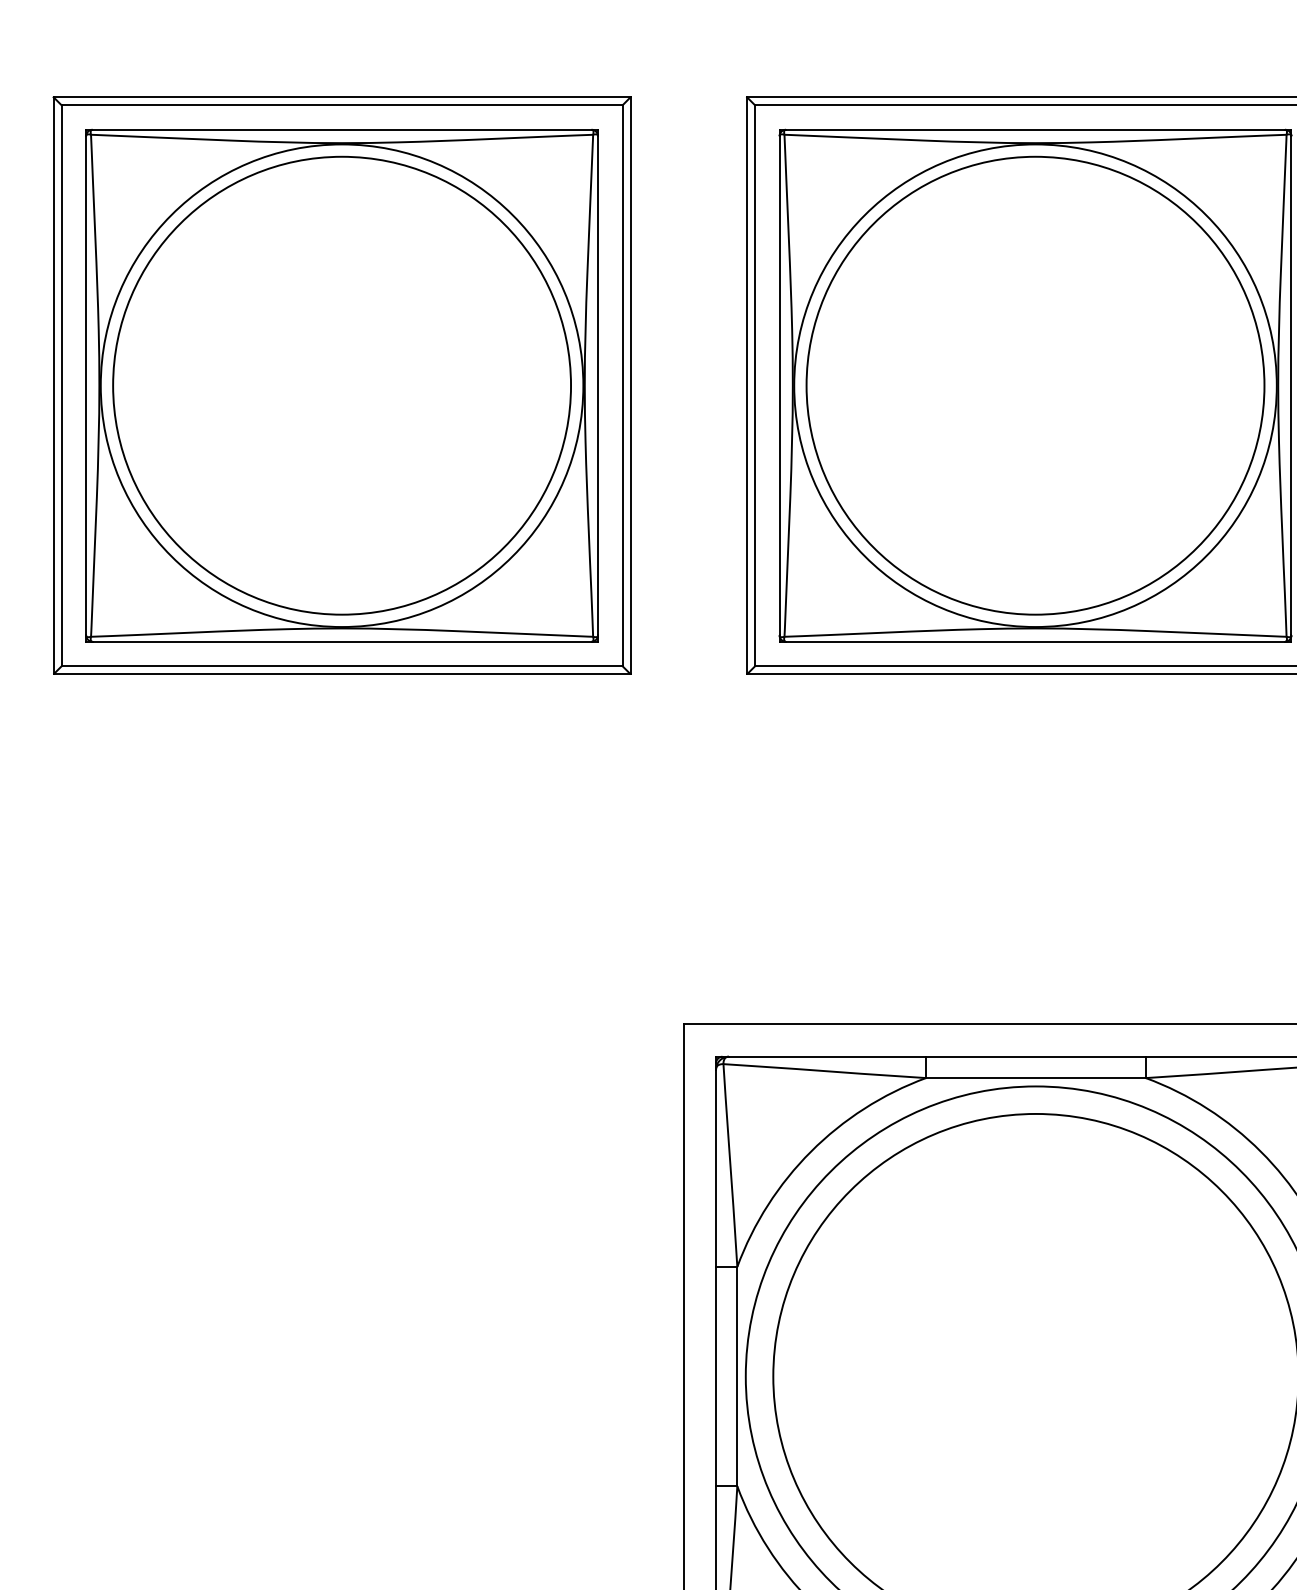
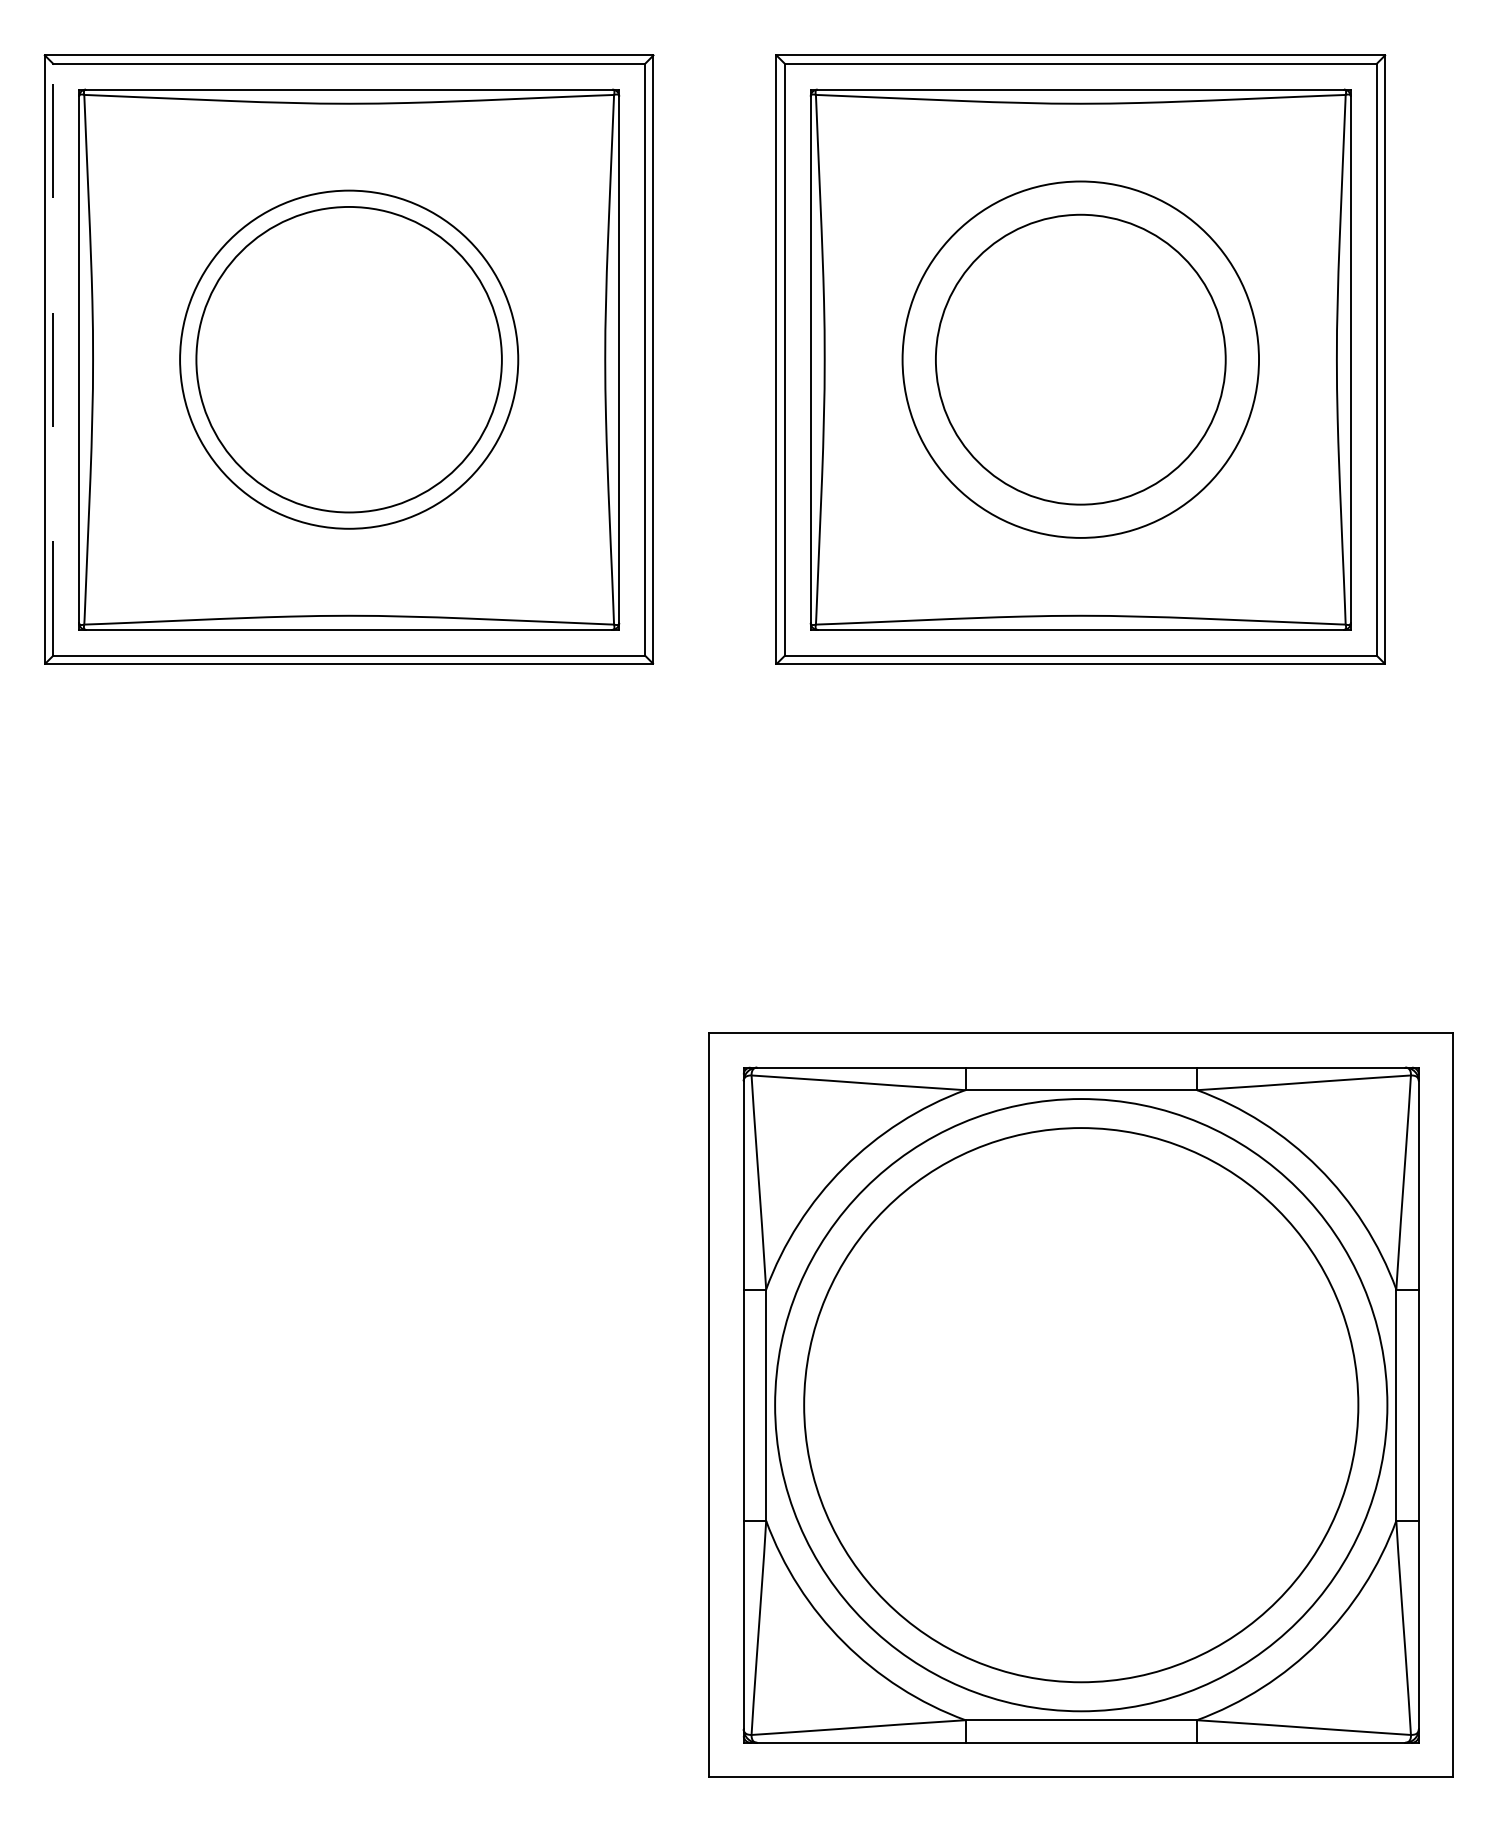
line: (61, 385) -> (53, 359), solid -> dashed
circle: (341, 385) -> (348, 359), size x0.6
circle: (341, 385) -> (348, 359), size x0.7
circle: (1035, 385) -> (1080, 359), size x0.6
circle: (1035, 385) -> (1080, 359), size x0.7

